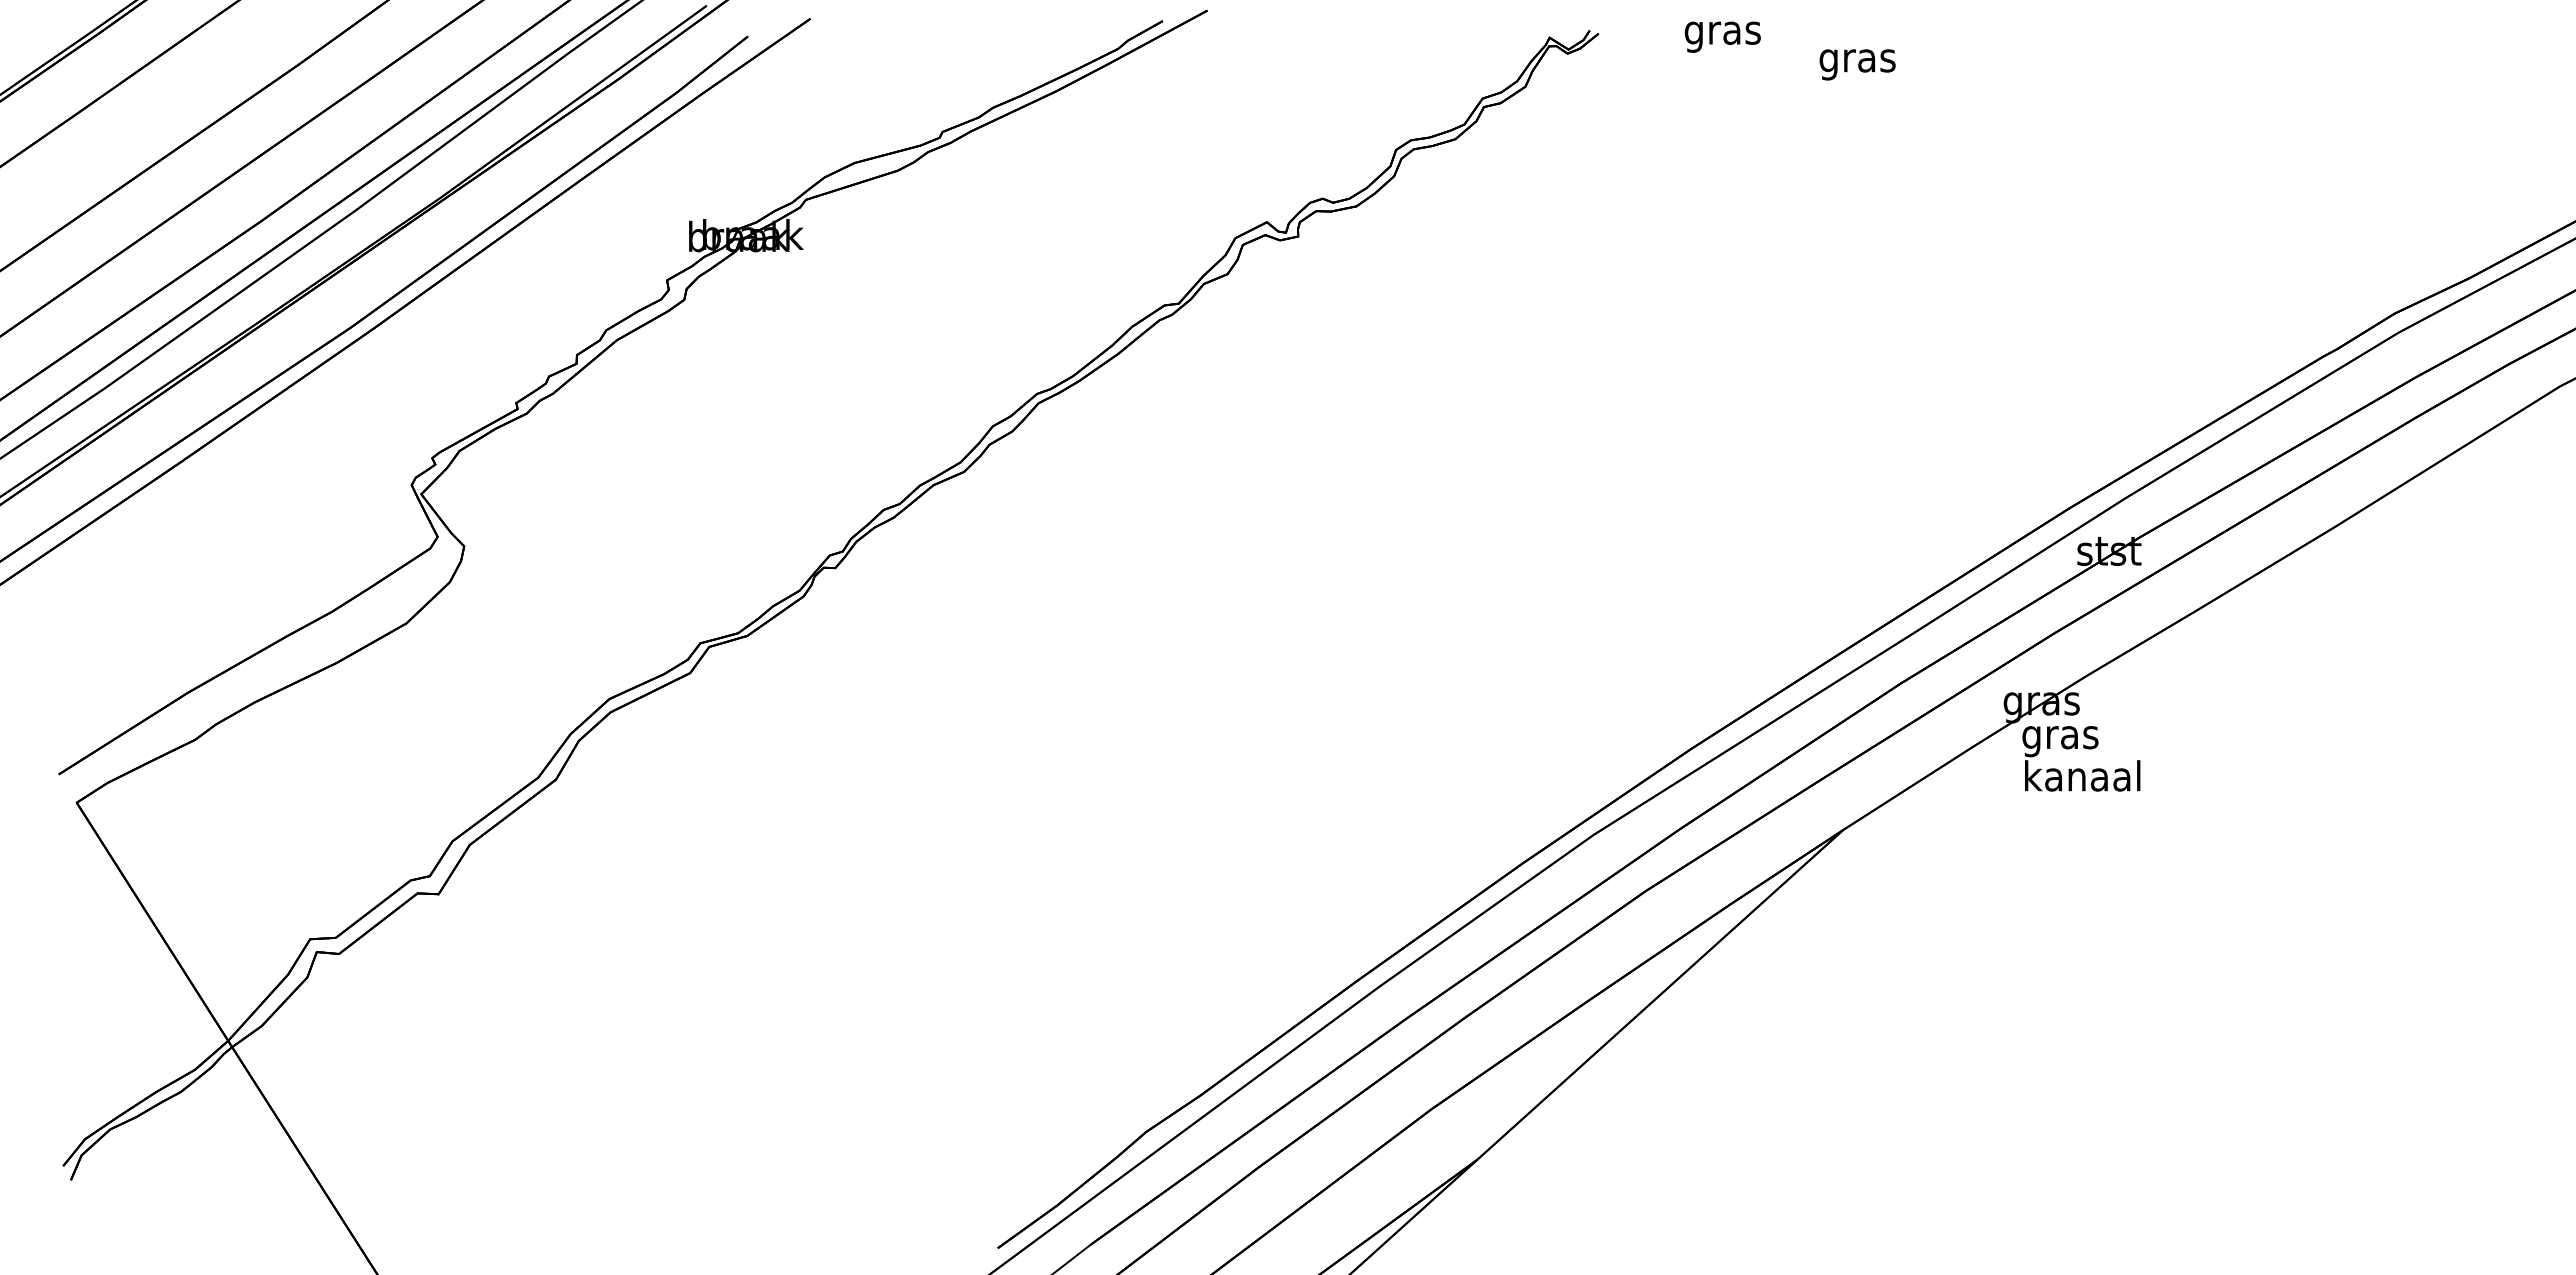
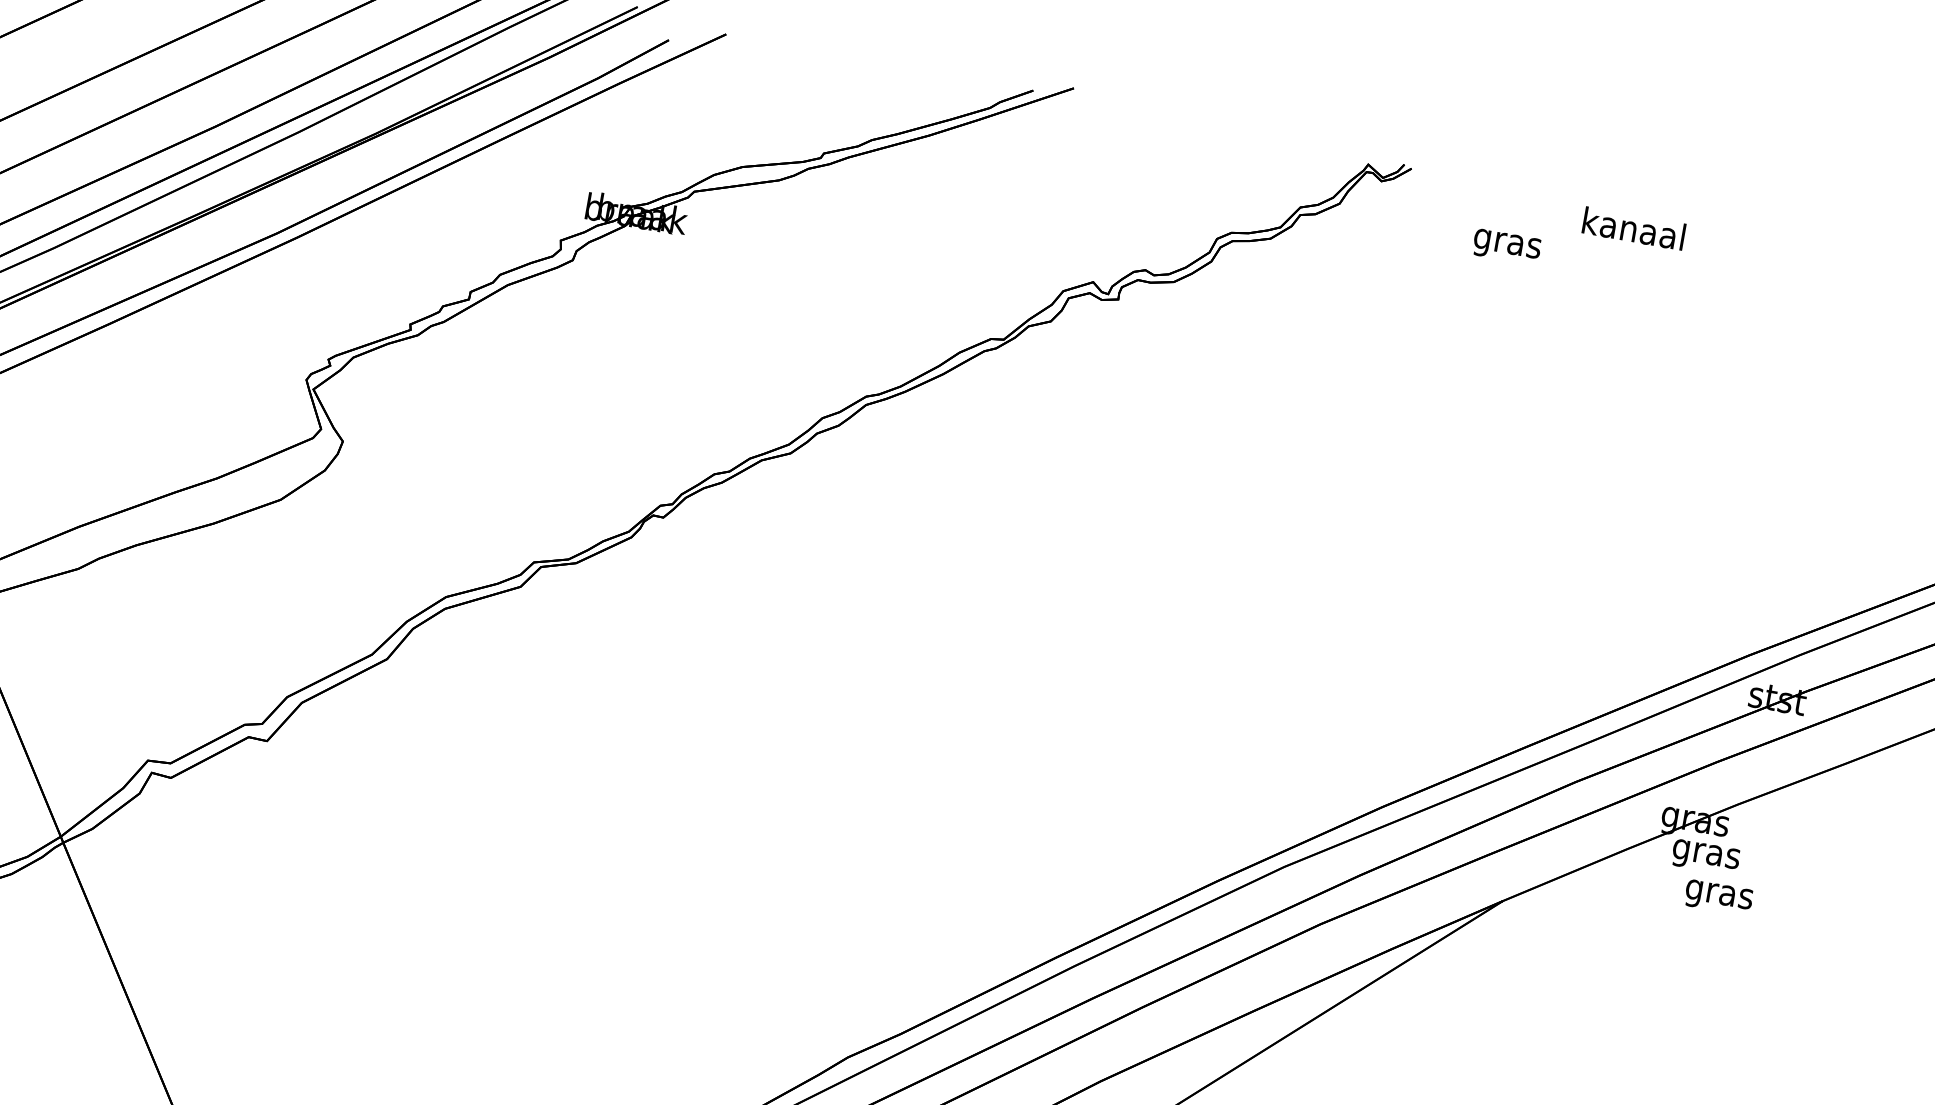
text: (1722, 36) -> (1506, 246), moved
text: (1857, 60) -> (1633, 231), gras -> kanaal
text: (2082, 779) -> (1719, 893), kanaal -> gras

